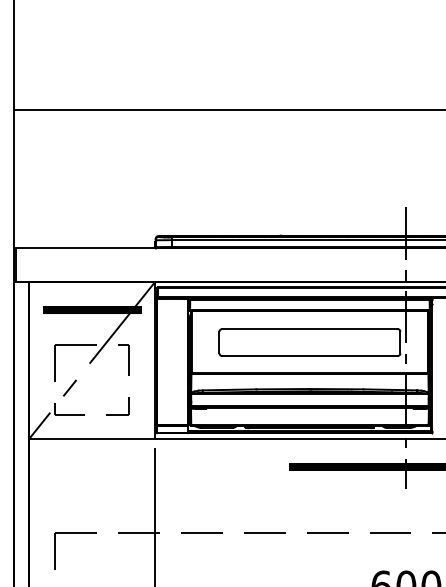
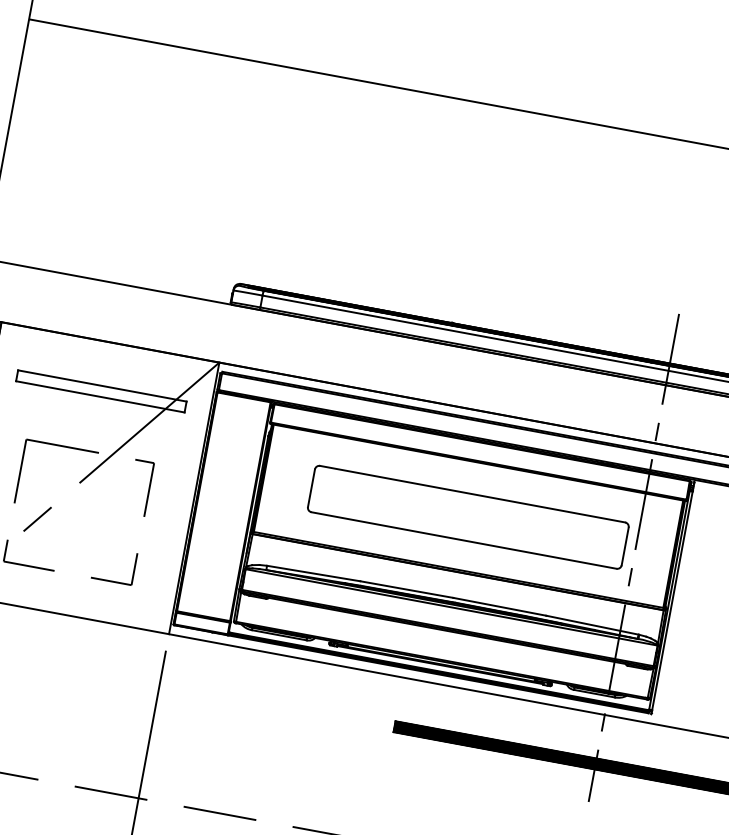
hatch: (91, 310) -> (99, 391), removed

